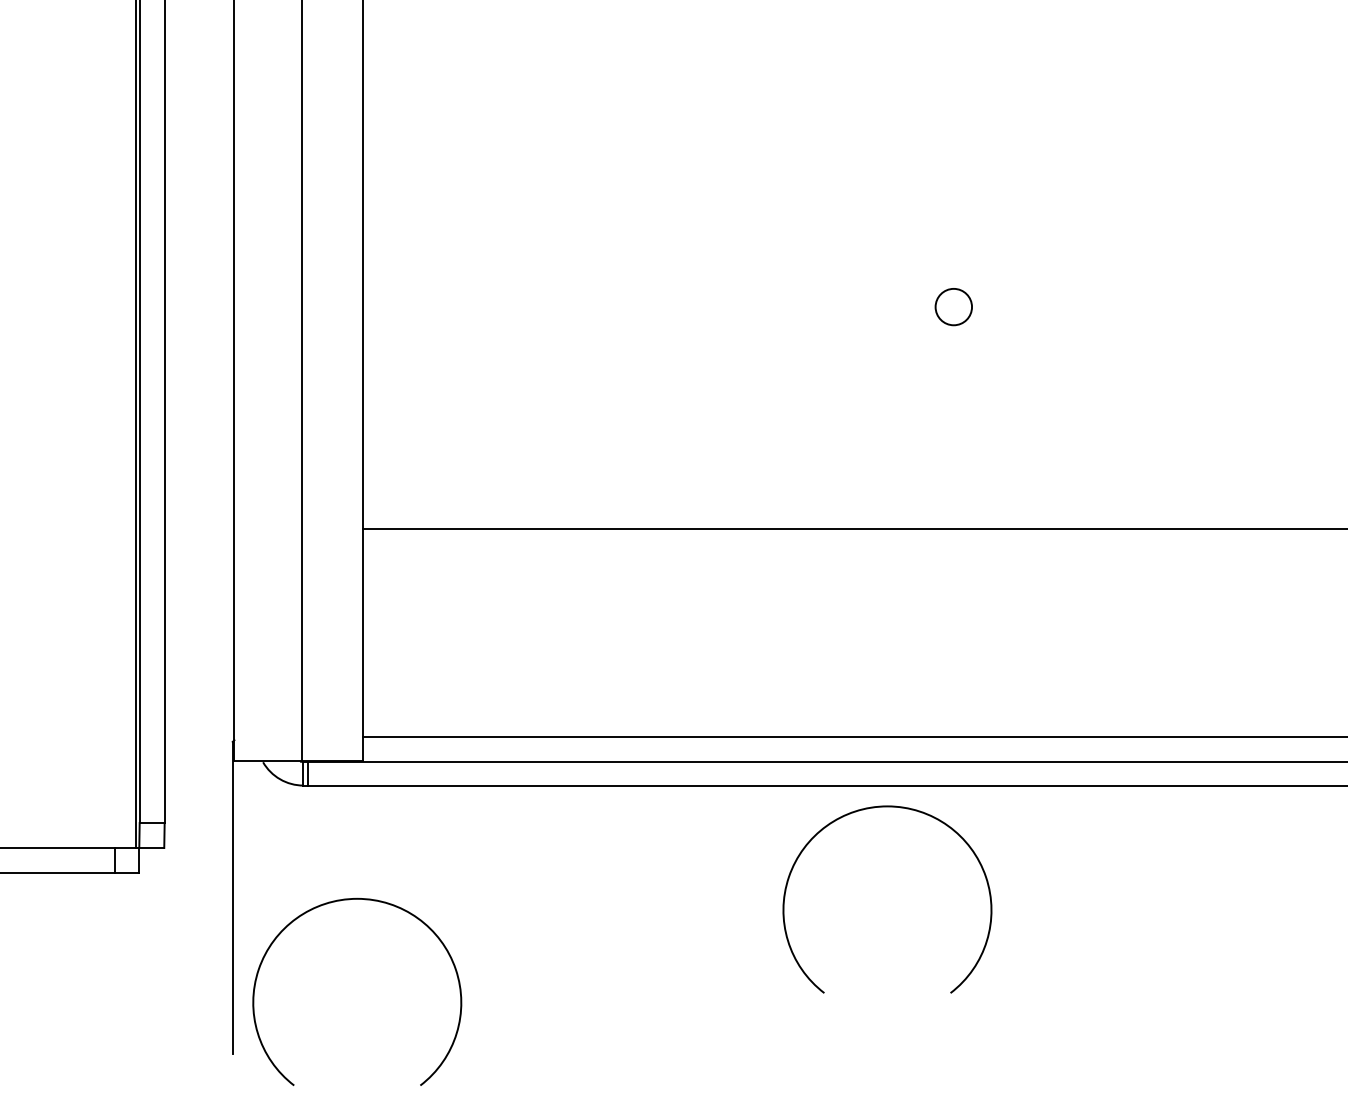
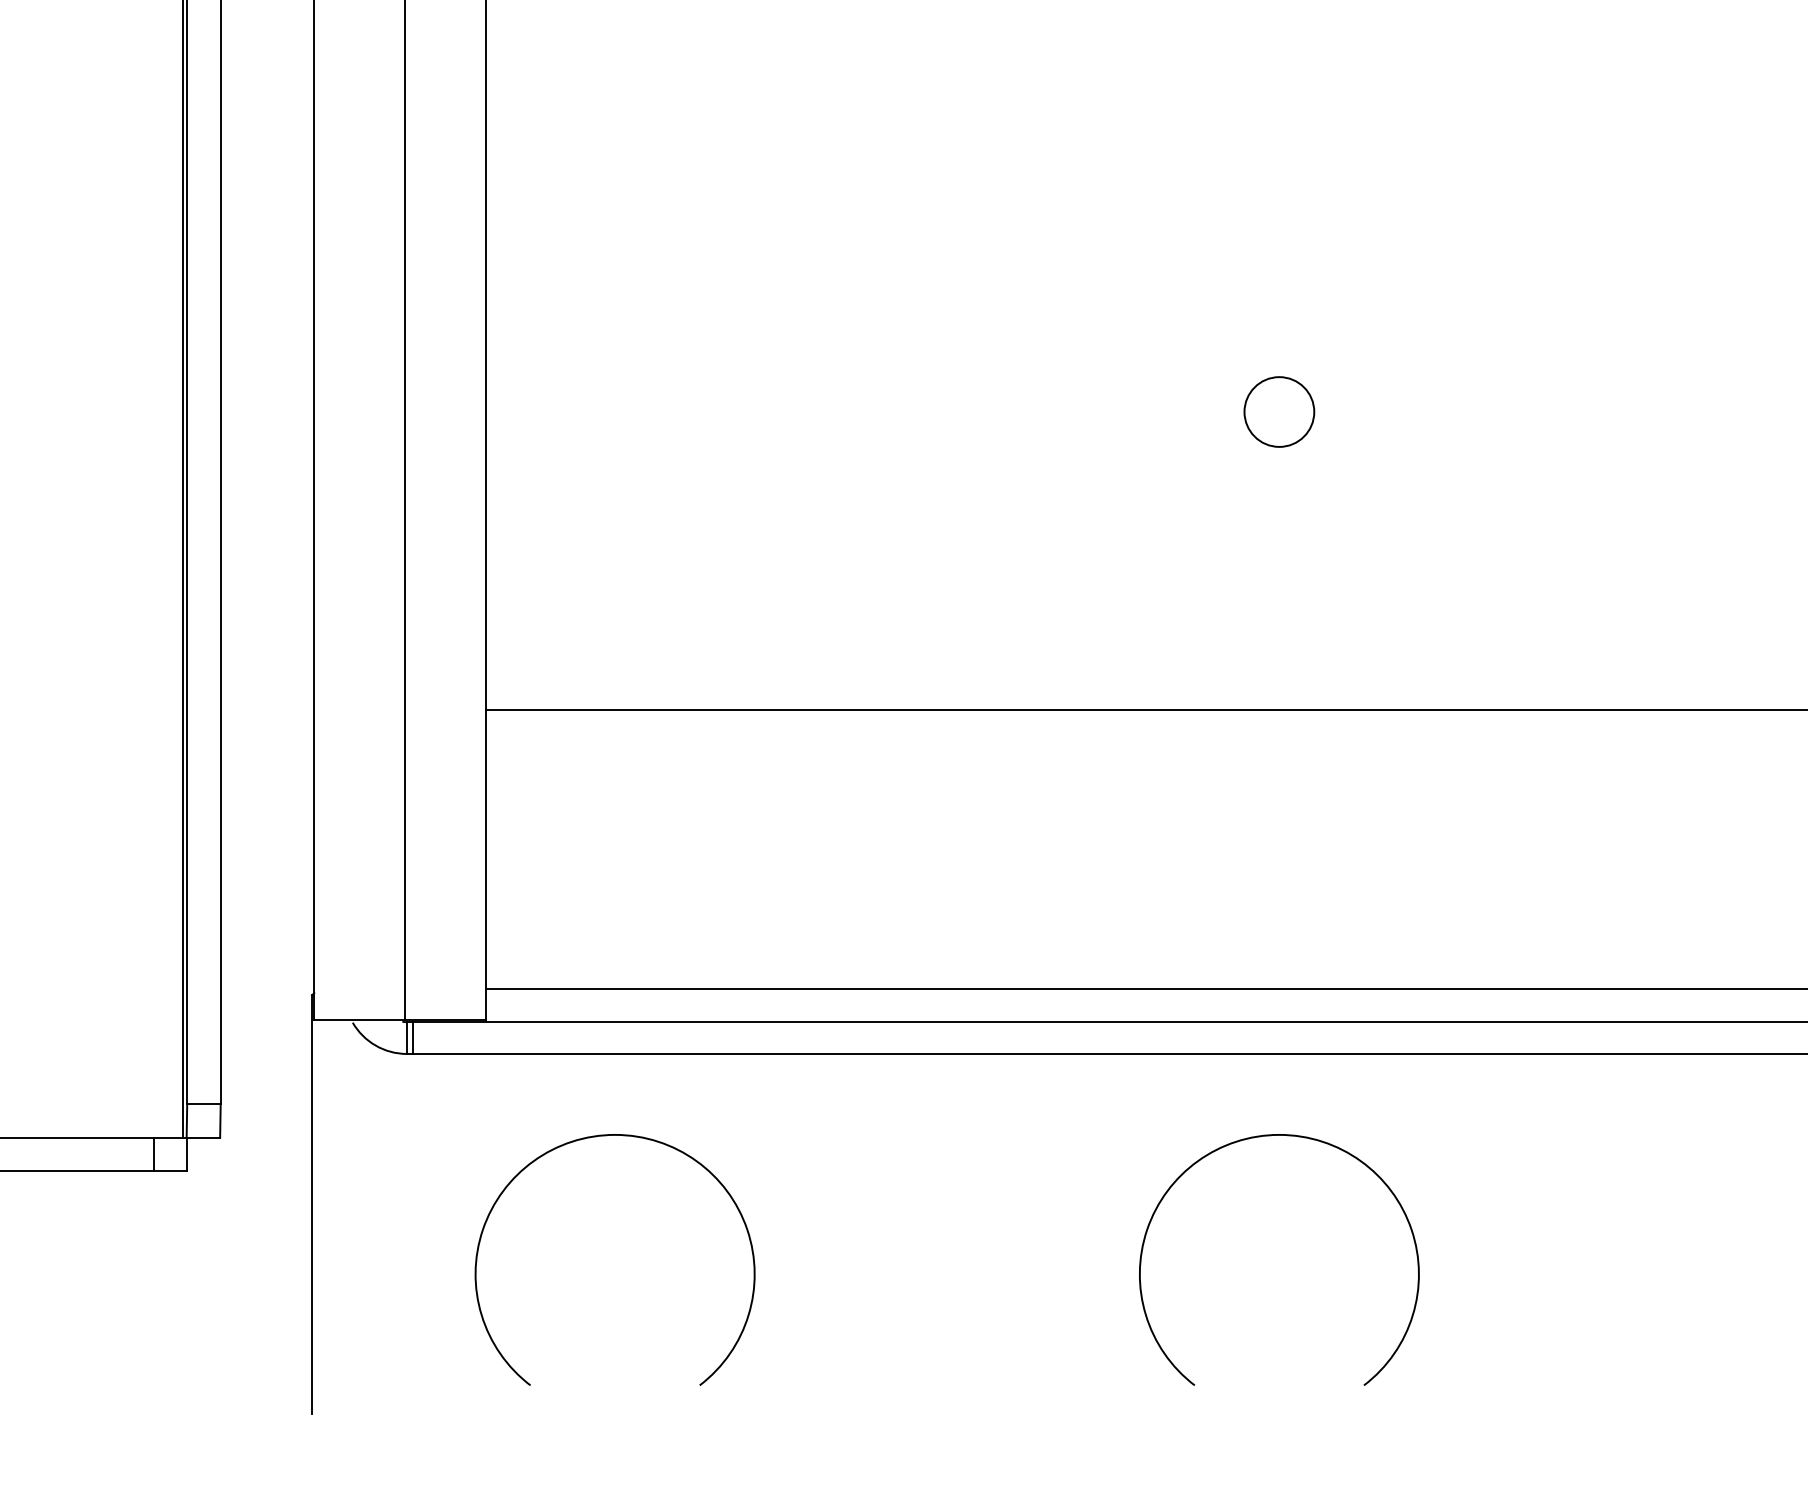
circle: (953, 306) -> (1279, 411), size x1.43
arc: (881, 807) -> (1271, 1136), moved
arc: (350, 900) -> (606, 1136), moved

